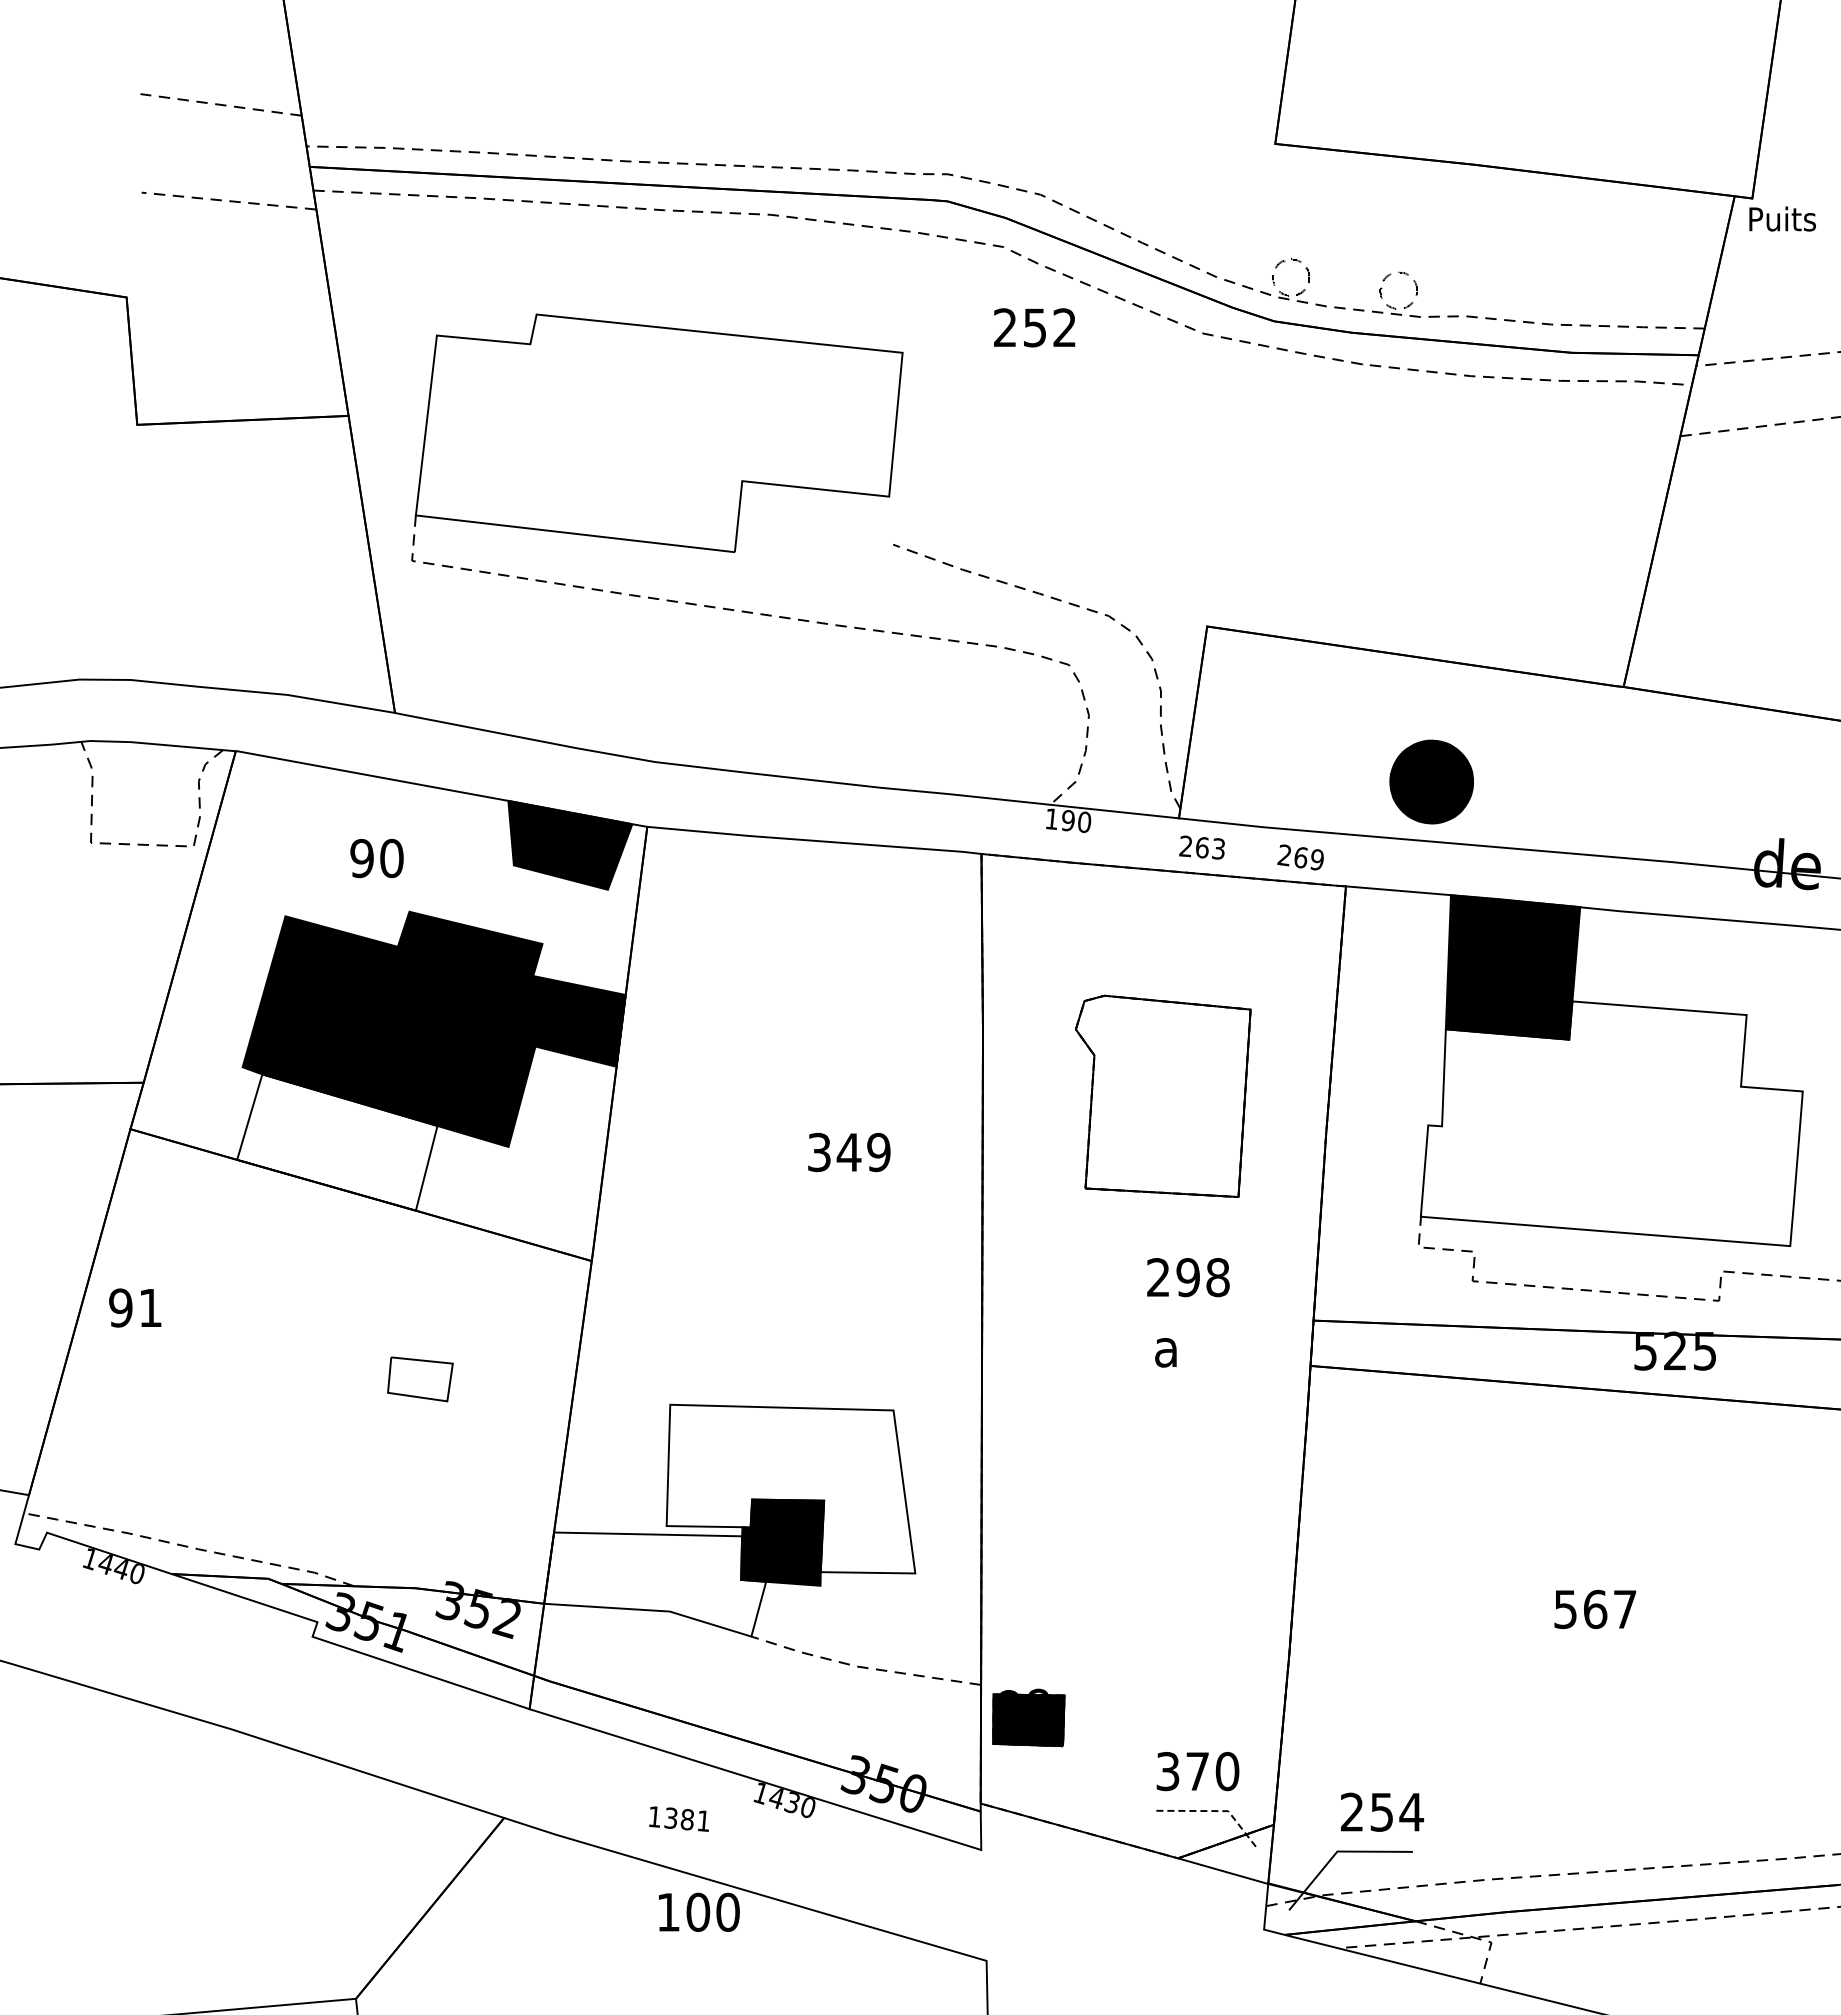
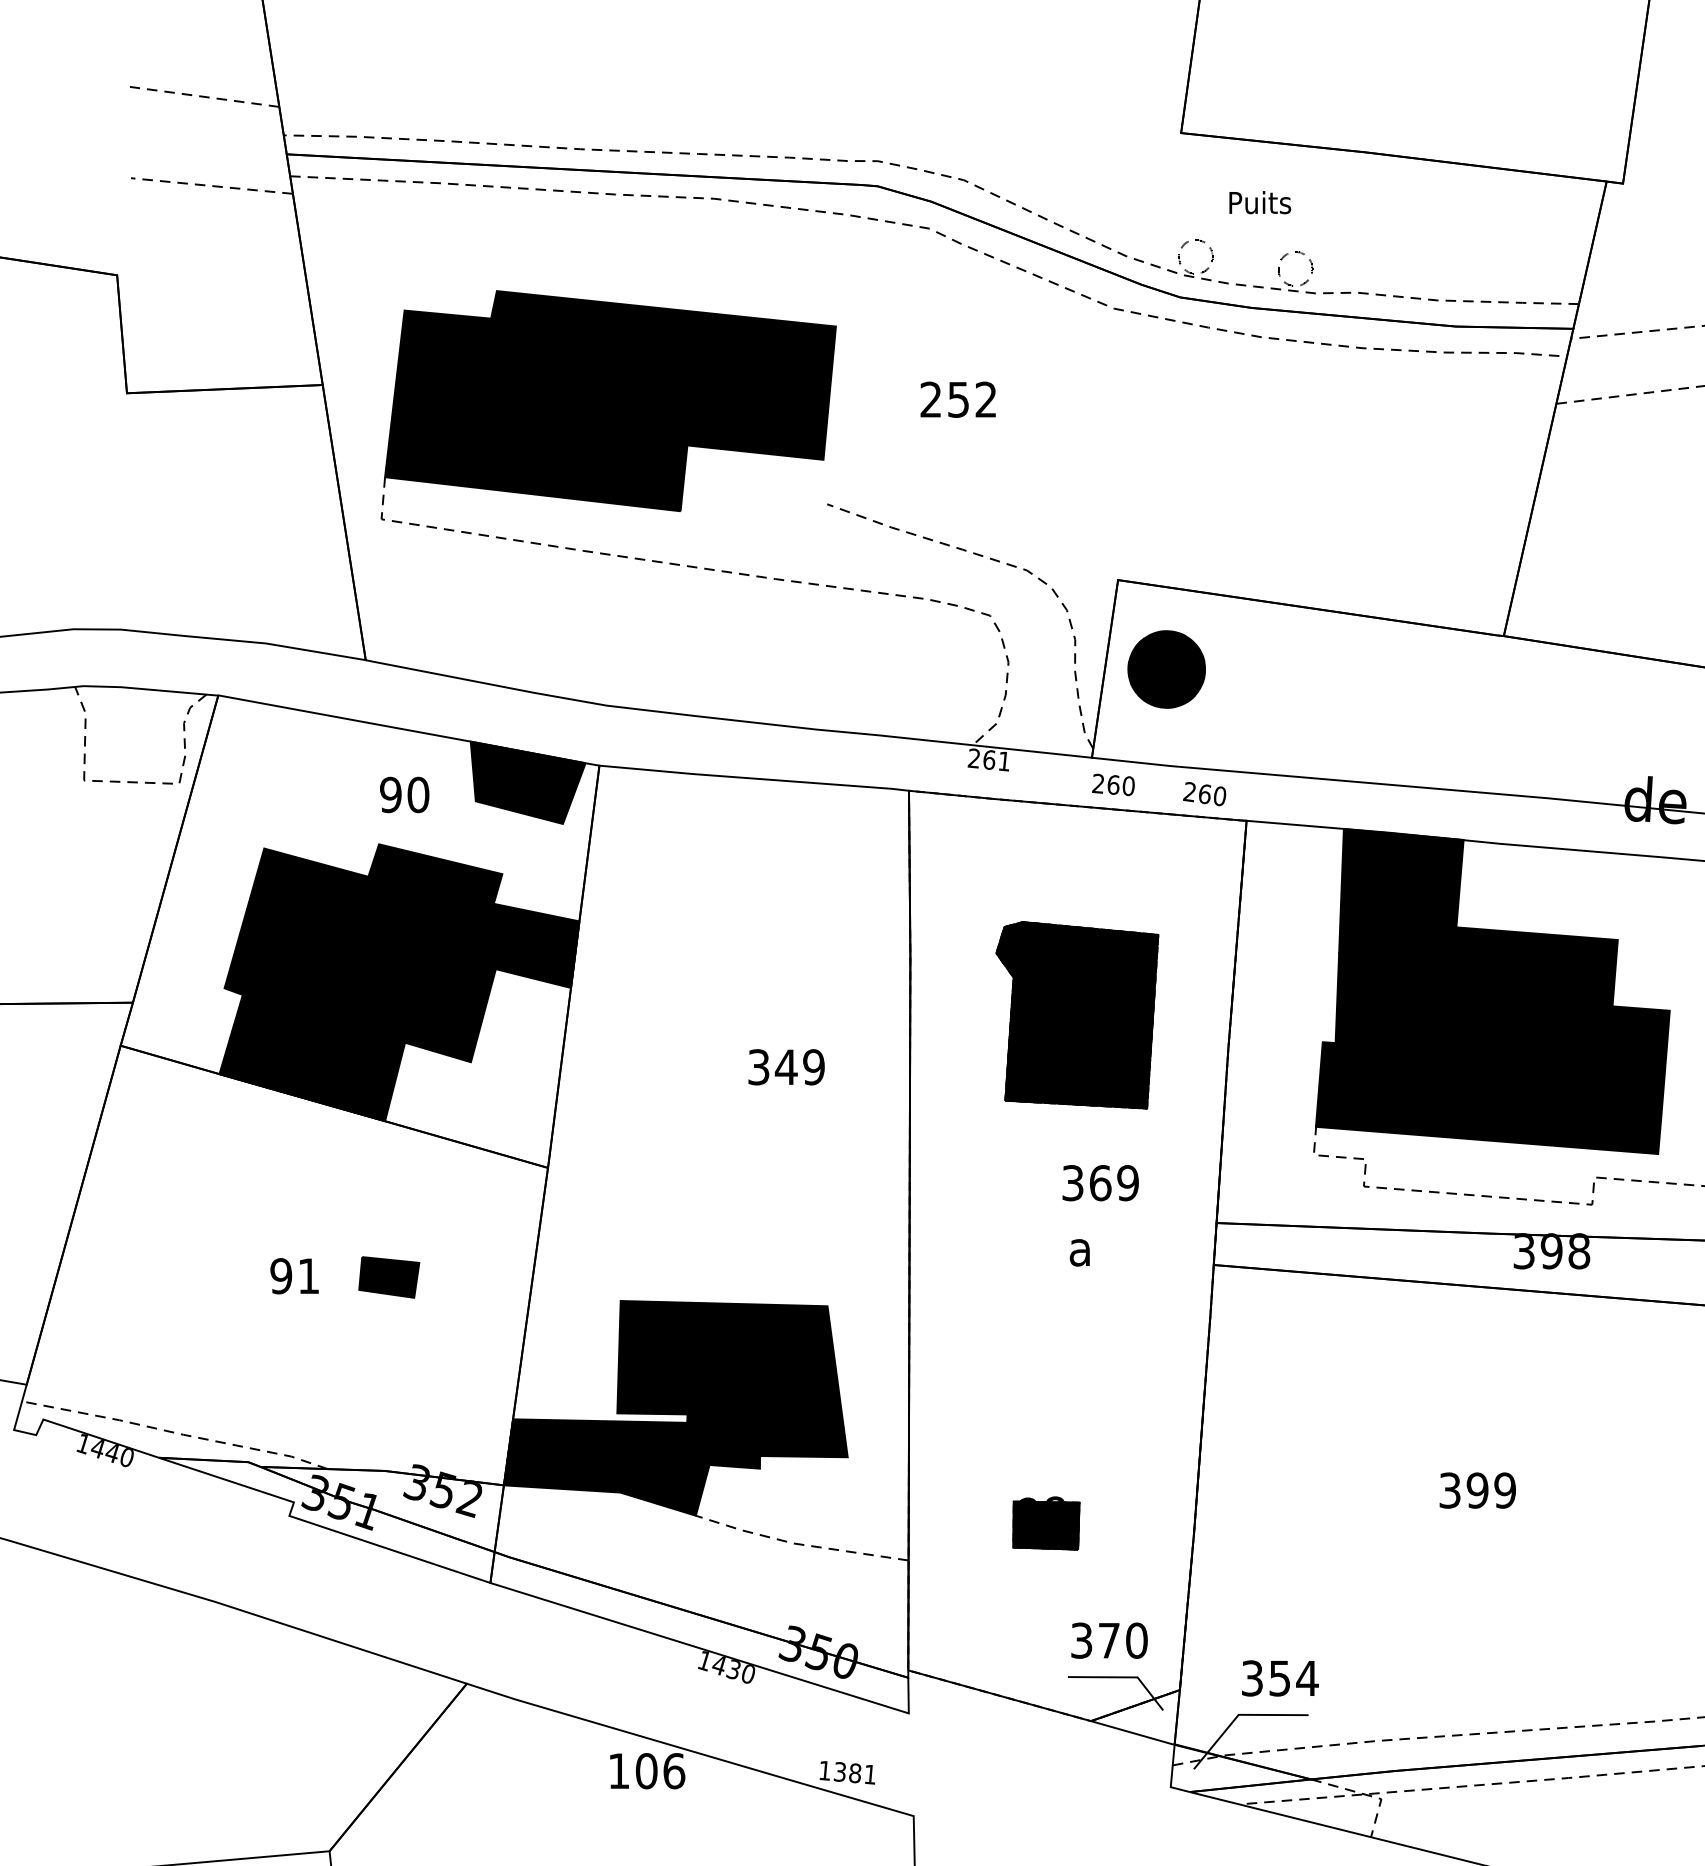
text: (1782, 218) -> (1260, 202), moved
text: (1034, 327) -> (958, 399), moved
fill: (658, 433) -> (609, 401), added
part: (1431, 781) -> (1166, 669), moved
text: (1067, 820) -> (988, 759), 190 -> 261
text: (1218, 848) -> (1128, 785), 263 -> 260
text: (376, 858) -> (404, 794), moved
text: (1316, 859) -> (1219, 795), 269 -> 260
fill: (1162, 1096) -> (1076, 1015), added
fill: (1611, 1123) -> (1492, 1040), added
fill: (337, 1142) -> (312, 1058), added
text: (1188, 1277) -> (1100, 1183), 298 -> 369
text: (135, 1307) -> (294, 1275), moved
text: (1675, 1350) -> (1551, 1250), 525 -> 398
fill: (420, 1379) -> (389, 1277), added
fill: (790, 1488) -> (732, 1378), added
fill: (655, 1584) -> (607, 1467), added
text: (1595, 1609) -> (1477, 1490), 567 -> 399
part: (1028, 1717) -> (1046, 1523), moved
line: (1213, 1811) -> (1123, 1677), dashed -> solid
text: (1351, 1811) -> (1251, 1677), 254 -> 354
text: (678, 1818) -> (846, 1772), moved
text: (728, 1911) -> (674, 1770), 100 -> 106

